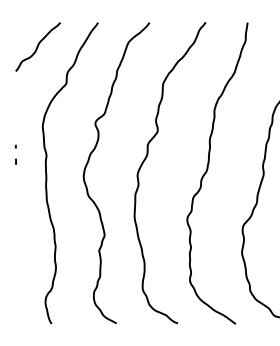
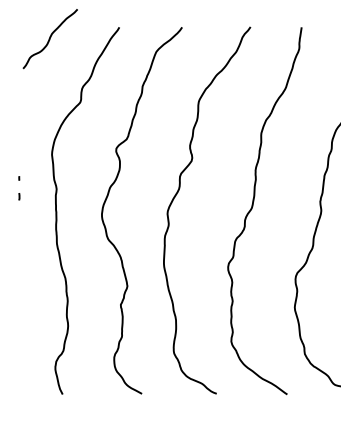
curve: (37, 47) -> (49, 39), moved

